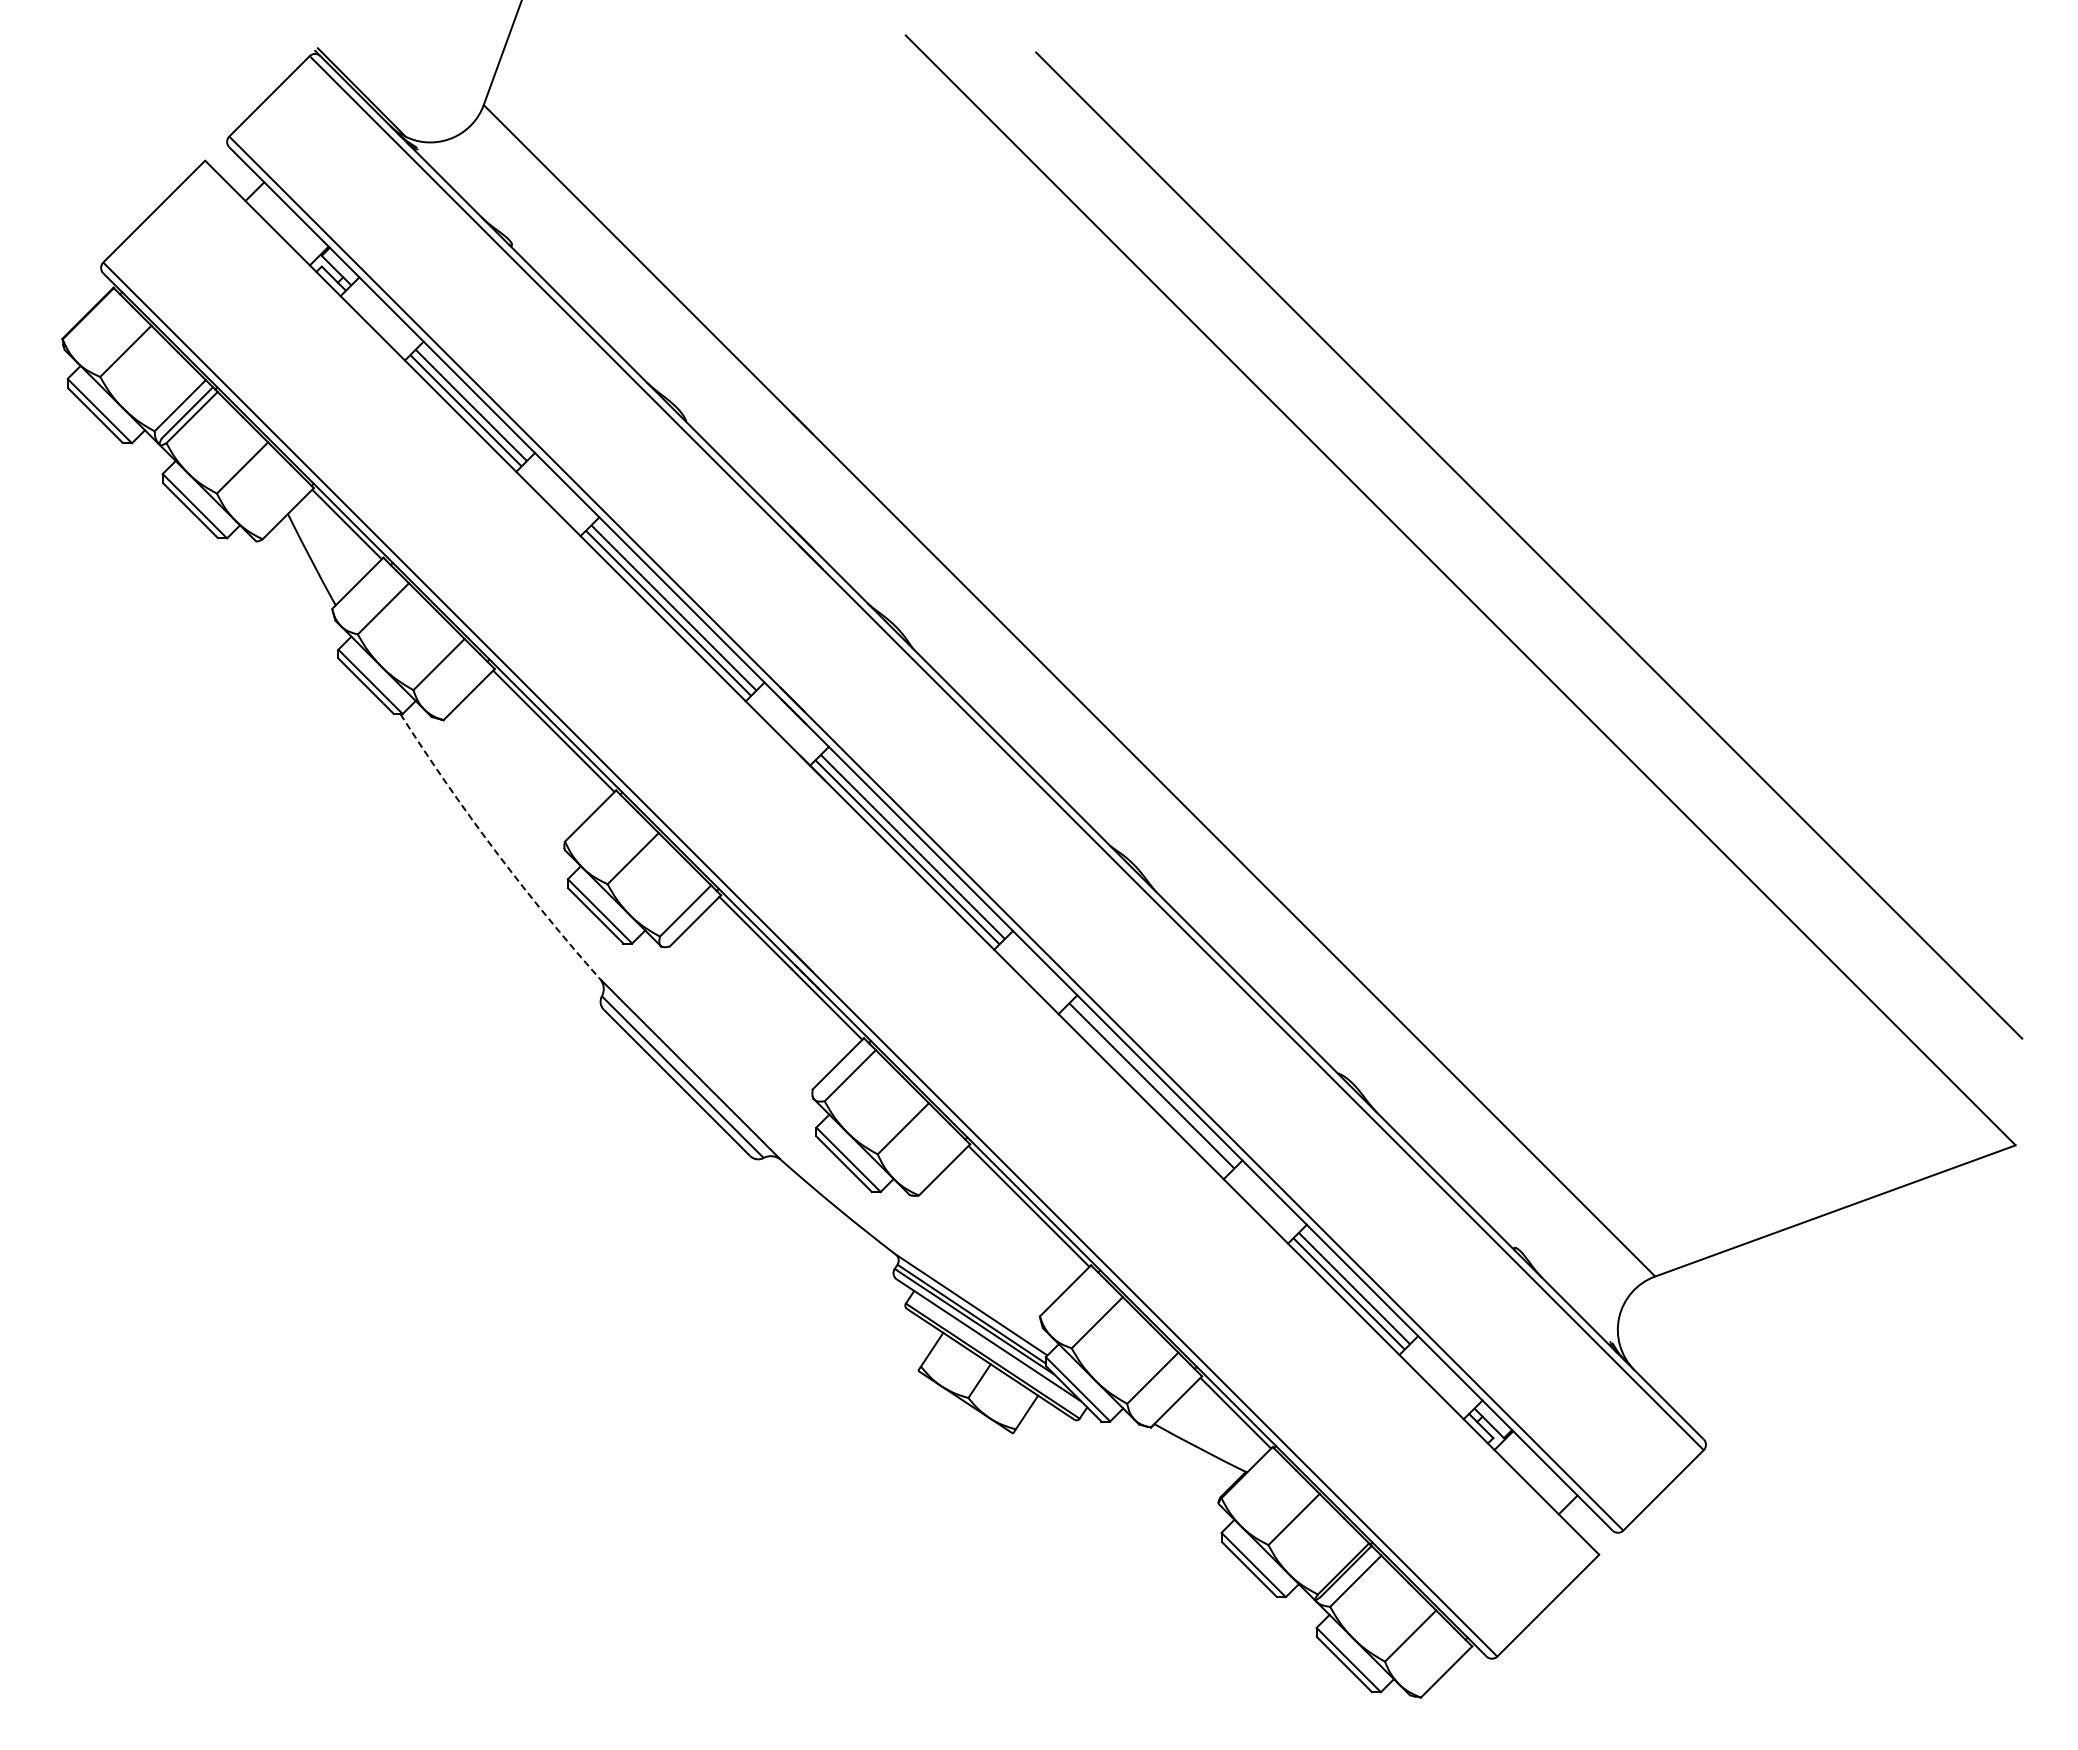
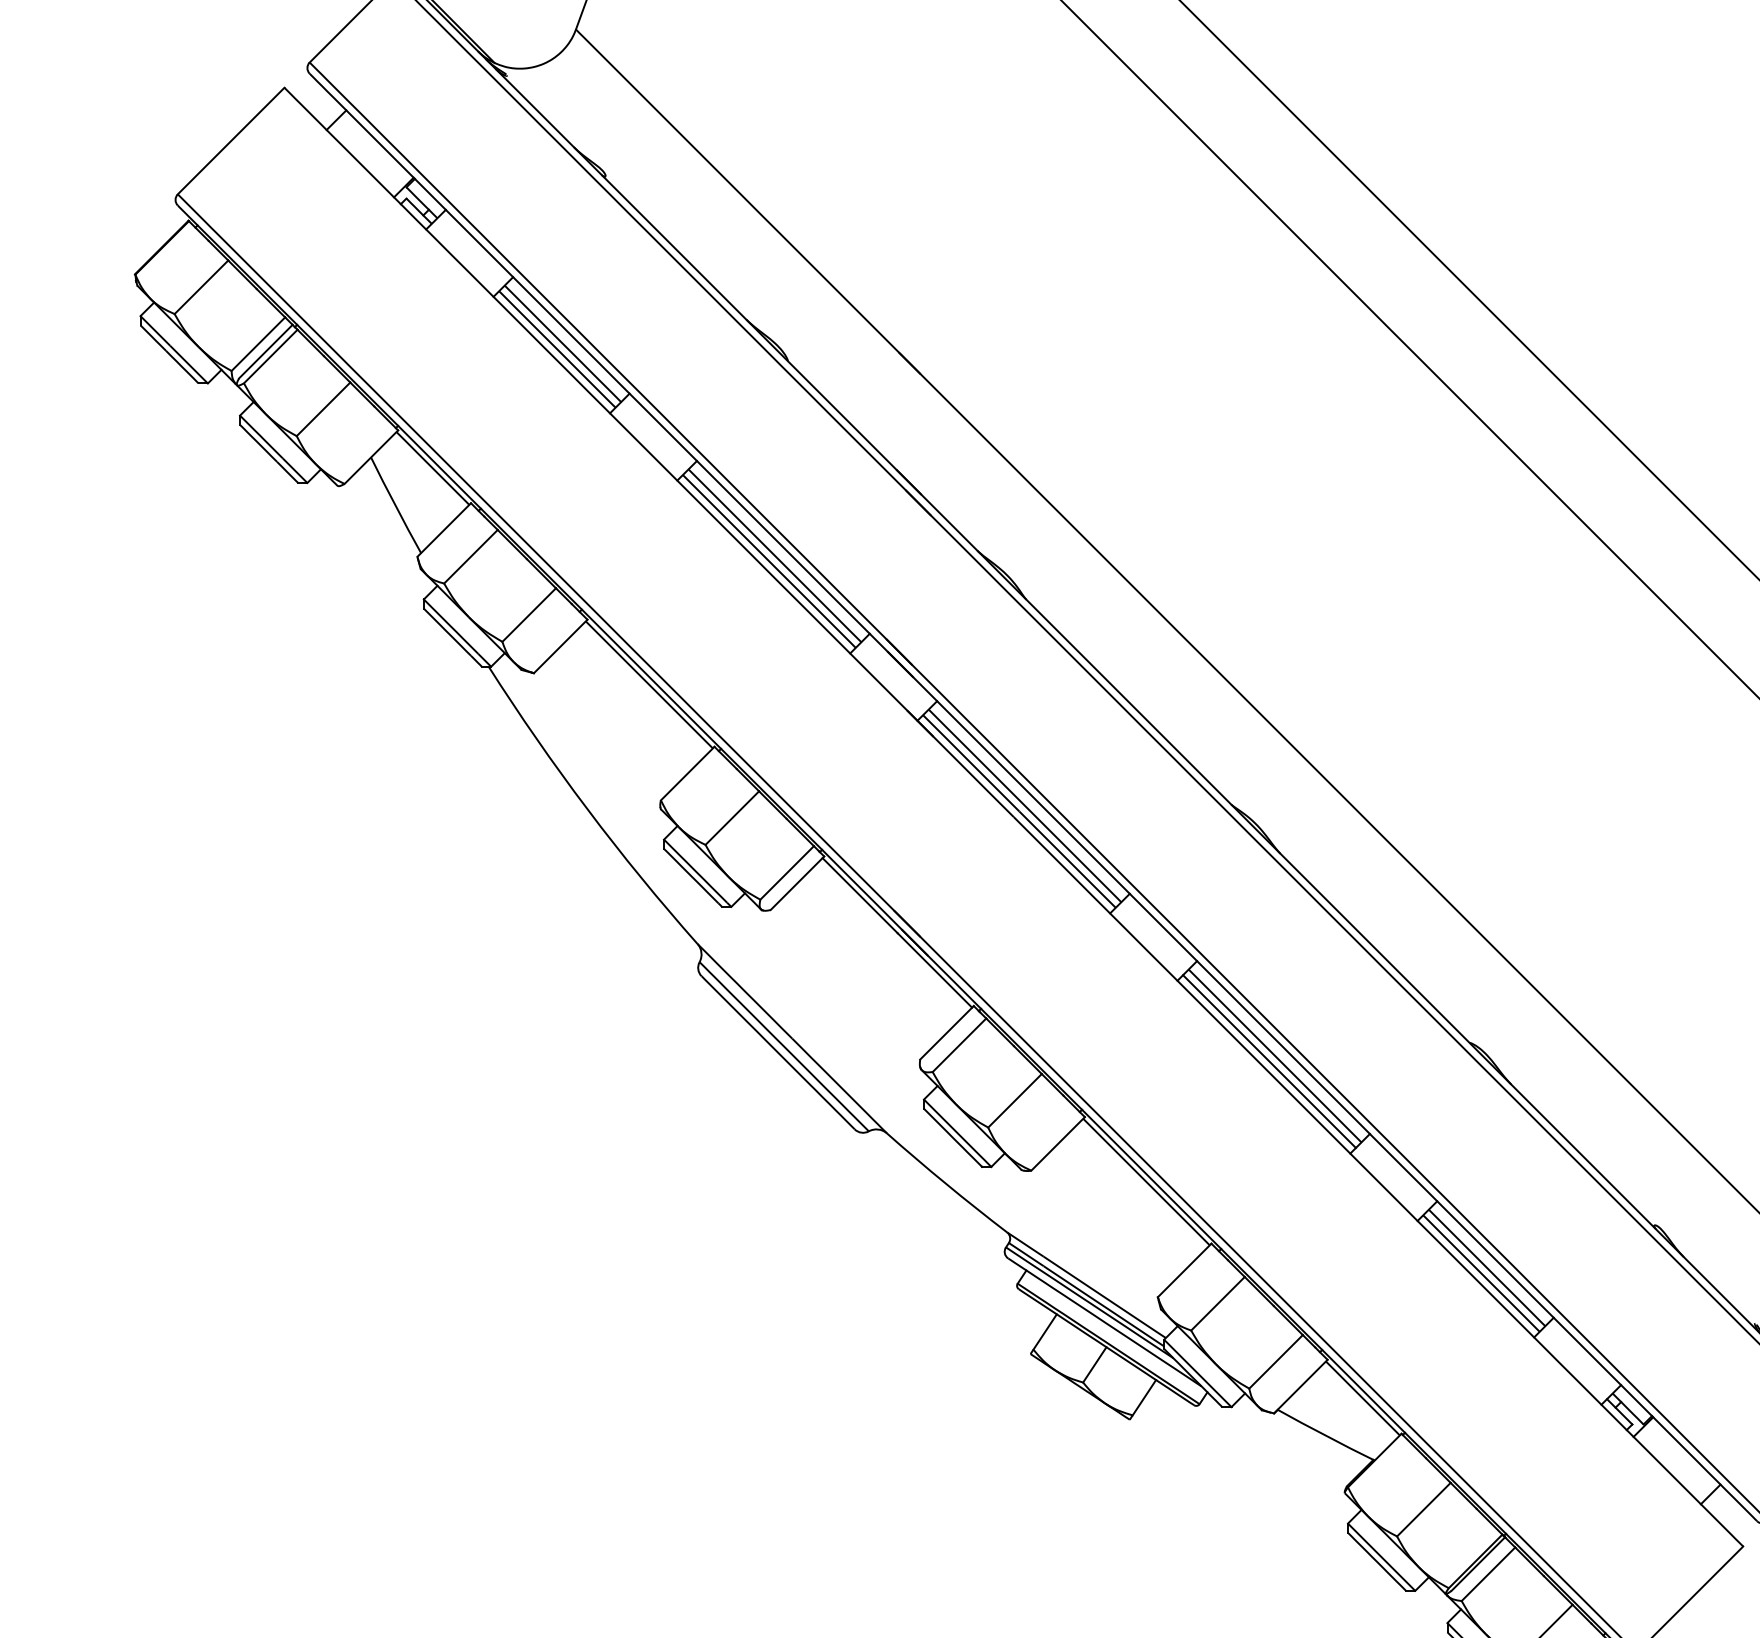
arc: (494, 850) -> (587, 809), dashed -> solid
line: (1146, 1090) -> (1269, 1060), added

